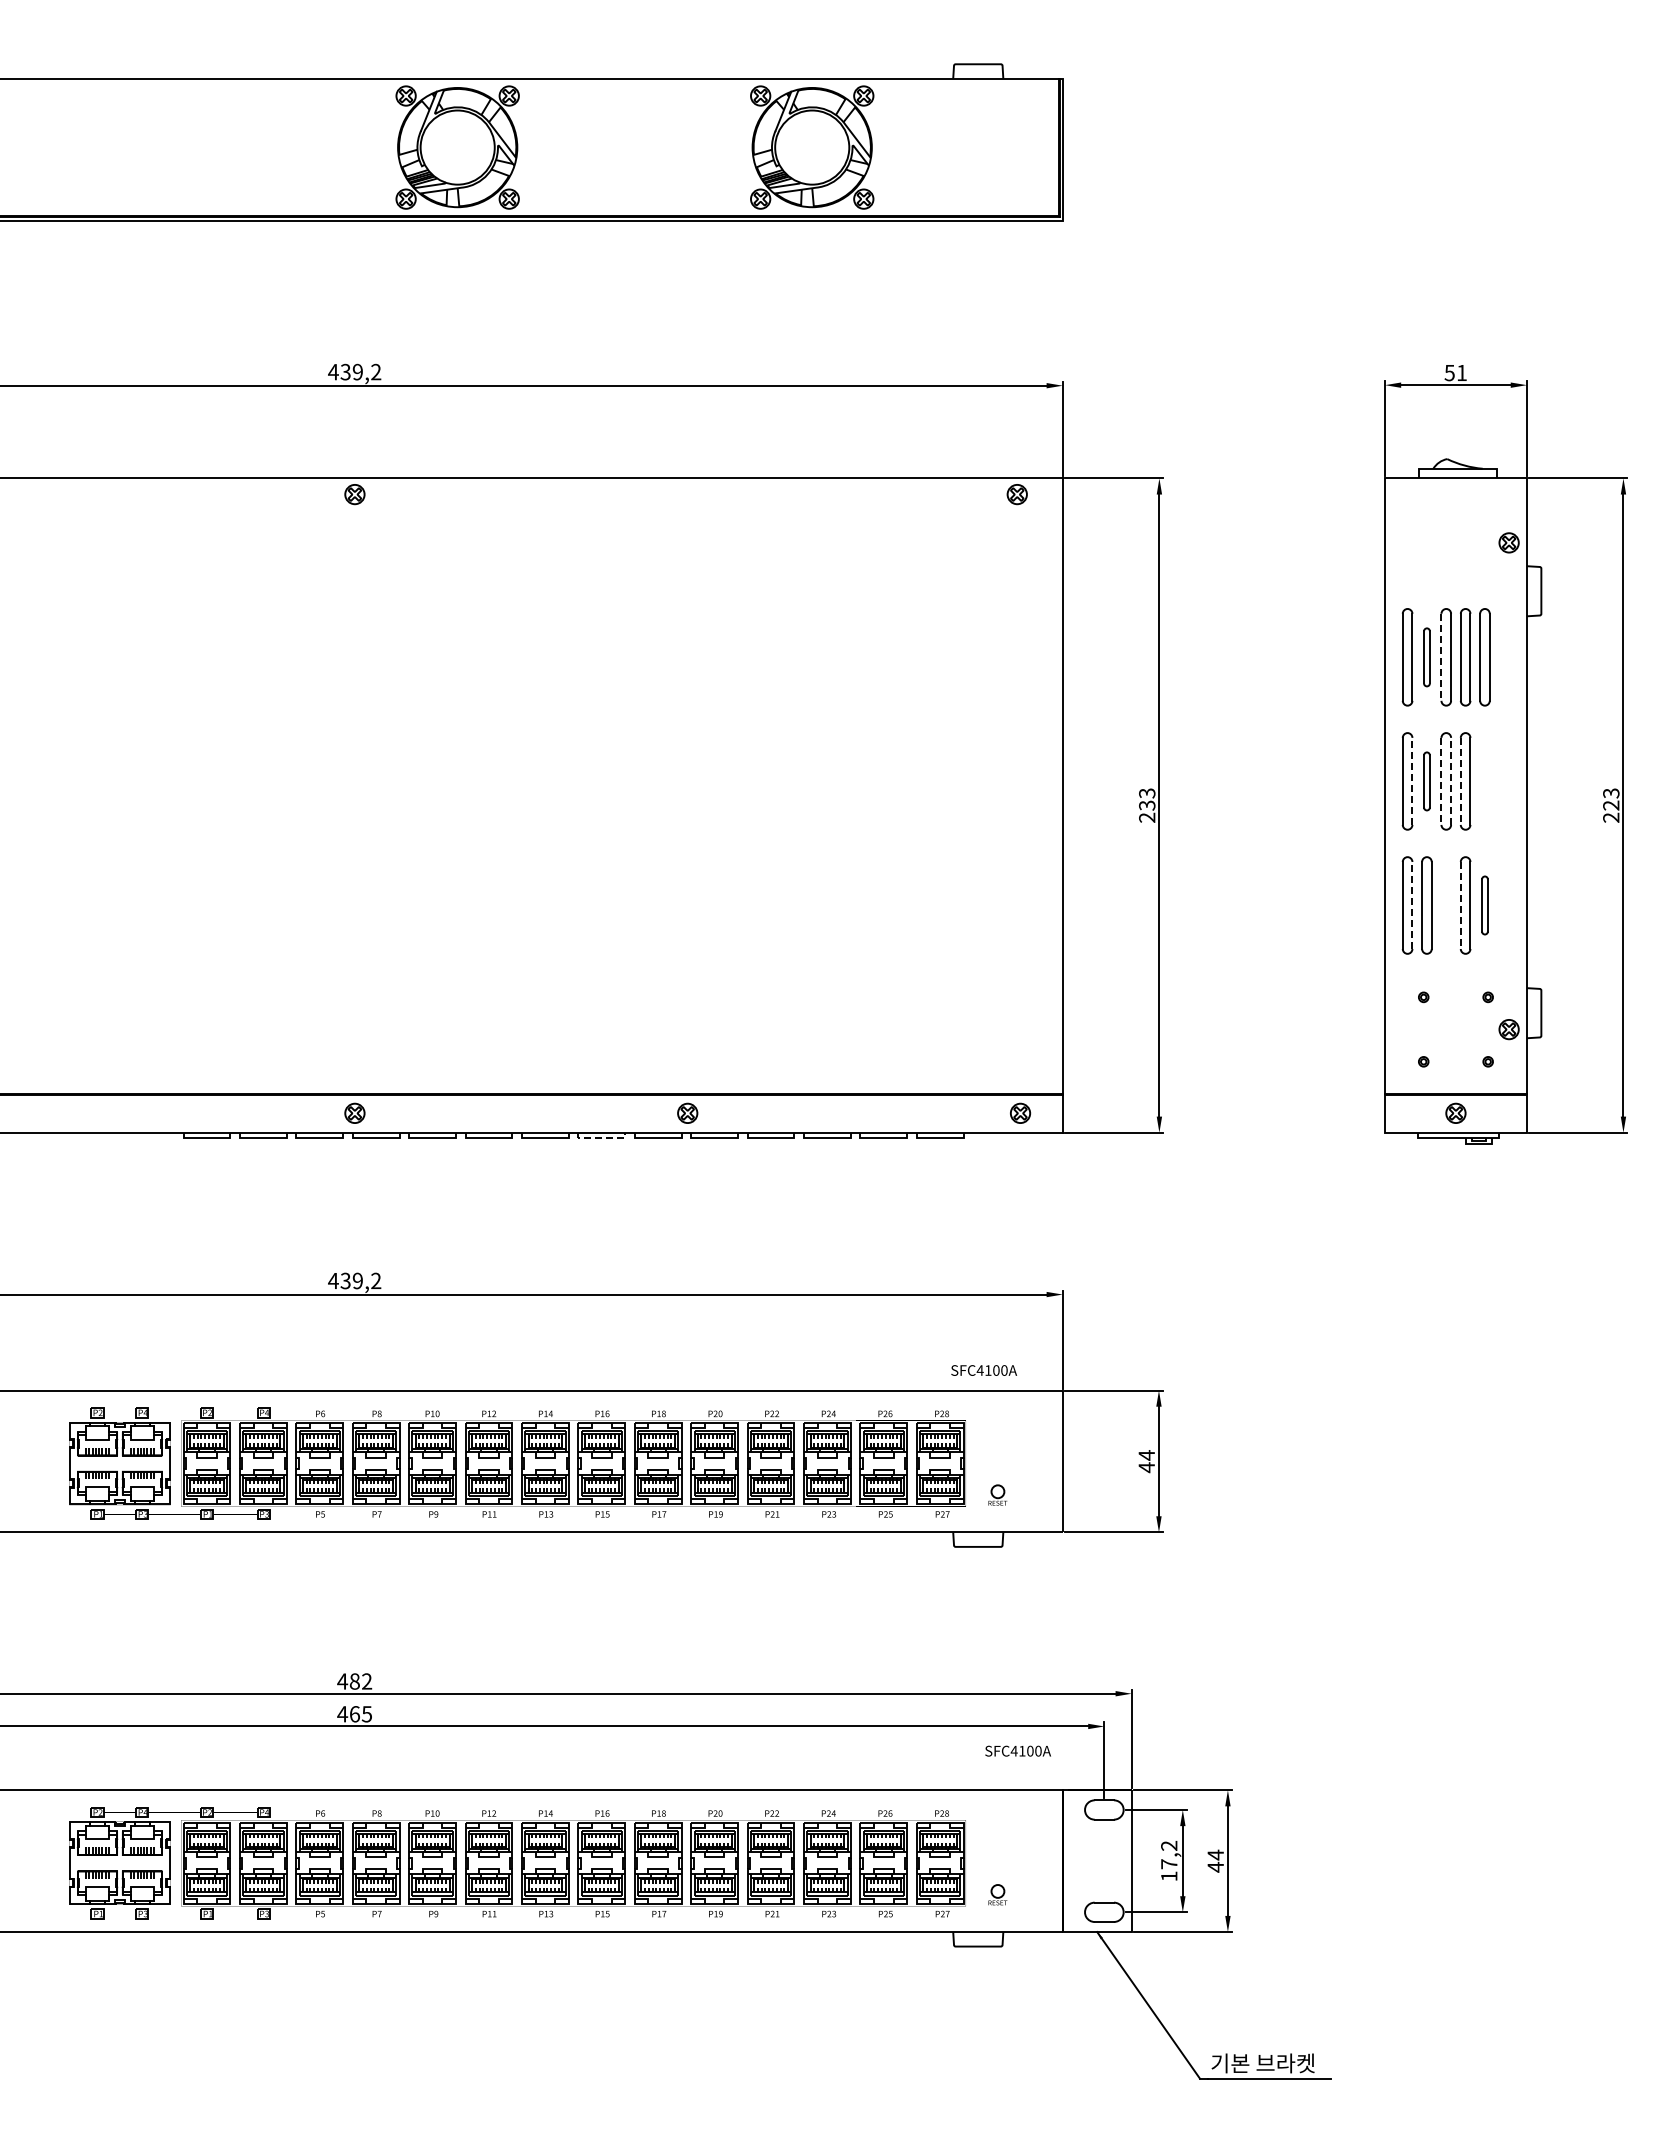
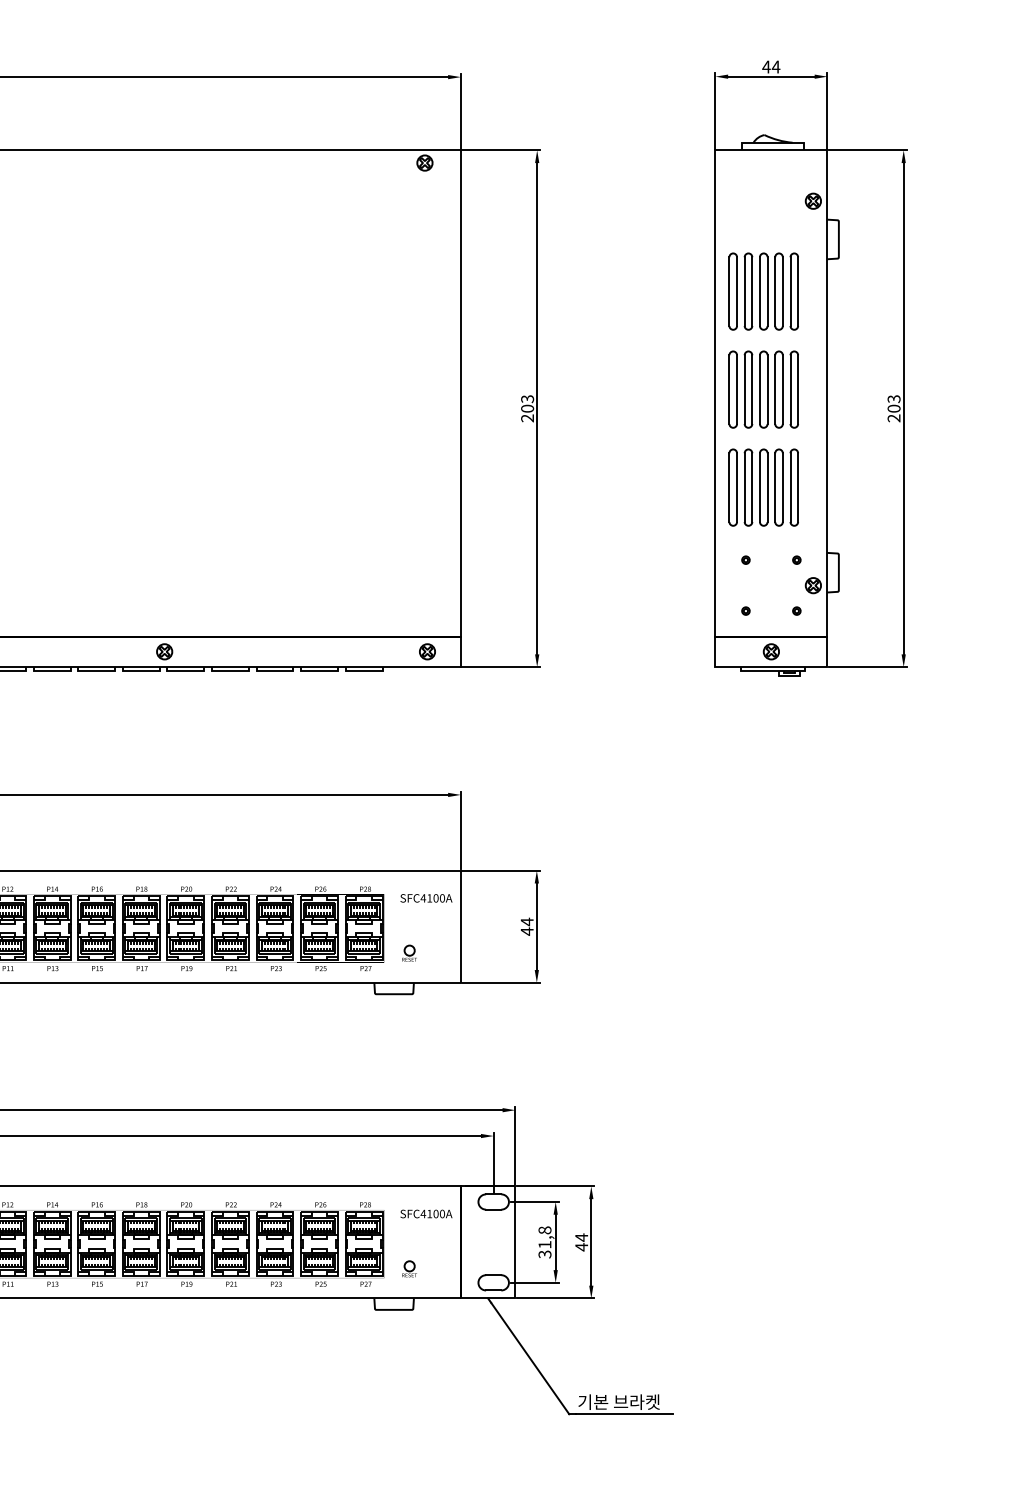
text: (1455, 373) -> (771, 67), 51 -> 44
part: (1426, 657) -> (748, 291), size x1.67
line: (1441, 657) -> (759, 291), dashed -> solid
line: (1412, 781) -> (737, 389), dashed -> solid
part: (1426, 781) -> (748, 389), size x1.67
line: (1441, 781) -> (759, 389), dashed -> solid
line: (1451, 781) -> (767, 389), dashed -> solid
line: (1460, 781) -> (775, 389), dashed -> solid
part: (1484, 781) -> (793, 389), added
text: (1147, 805) -> (527, 408), 233 -> 203
text: (1611, 805) -> (894, 408), 223 -> 203
line: (1412, 905) -> (737, 487), dashed -> solid
part: (1445, 905) -> (763, 487), added
line: (1460, 905) -> (775, 487), dashed -> solid
part: (1484, 905) -> (793, 487), size x1.67
line: (602, 1137) -> (97, 670), dashed -> solid
text: (983, 1370) -> (425, 898), moved
text: (1017, 1750) -> (425, 1213), moved
text: (1169, 1860) -> (545, 1241), 17,2 -> 31,8

